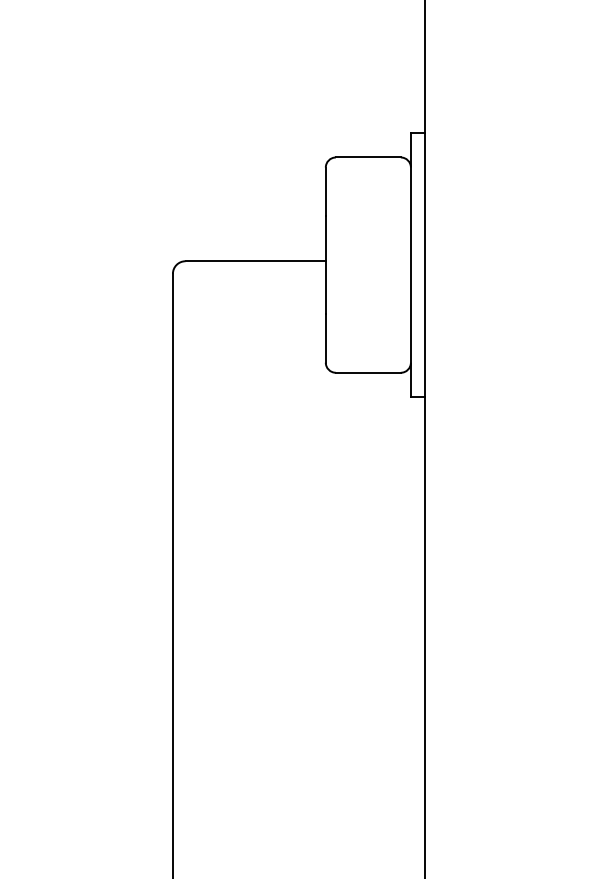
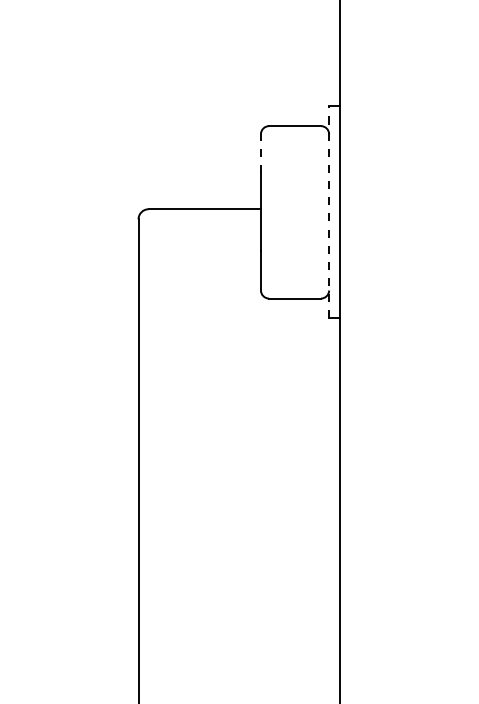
line: (325, 191) -> (260, 153), solid -> dashed
line: (411, 265) -> (329, 212), solid -> dashed

